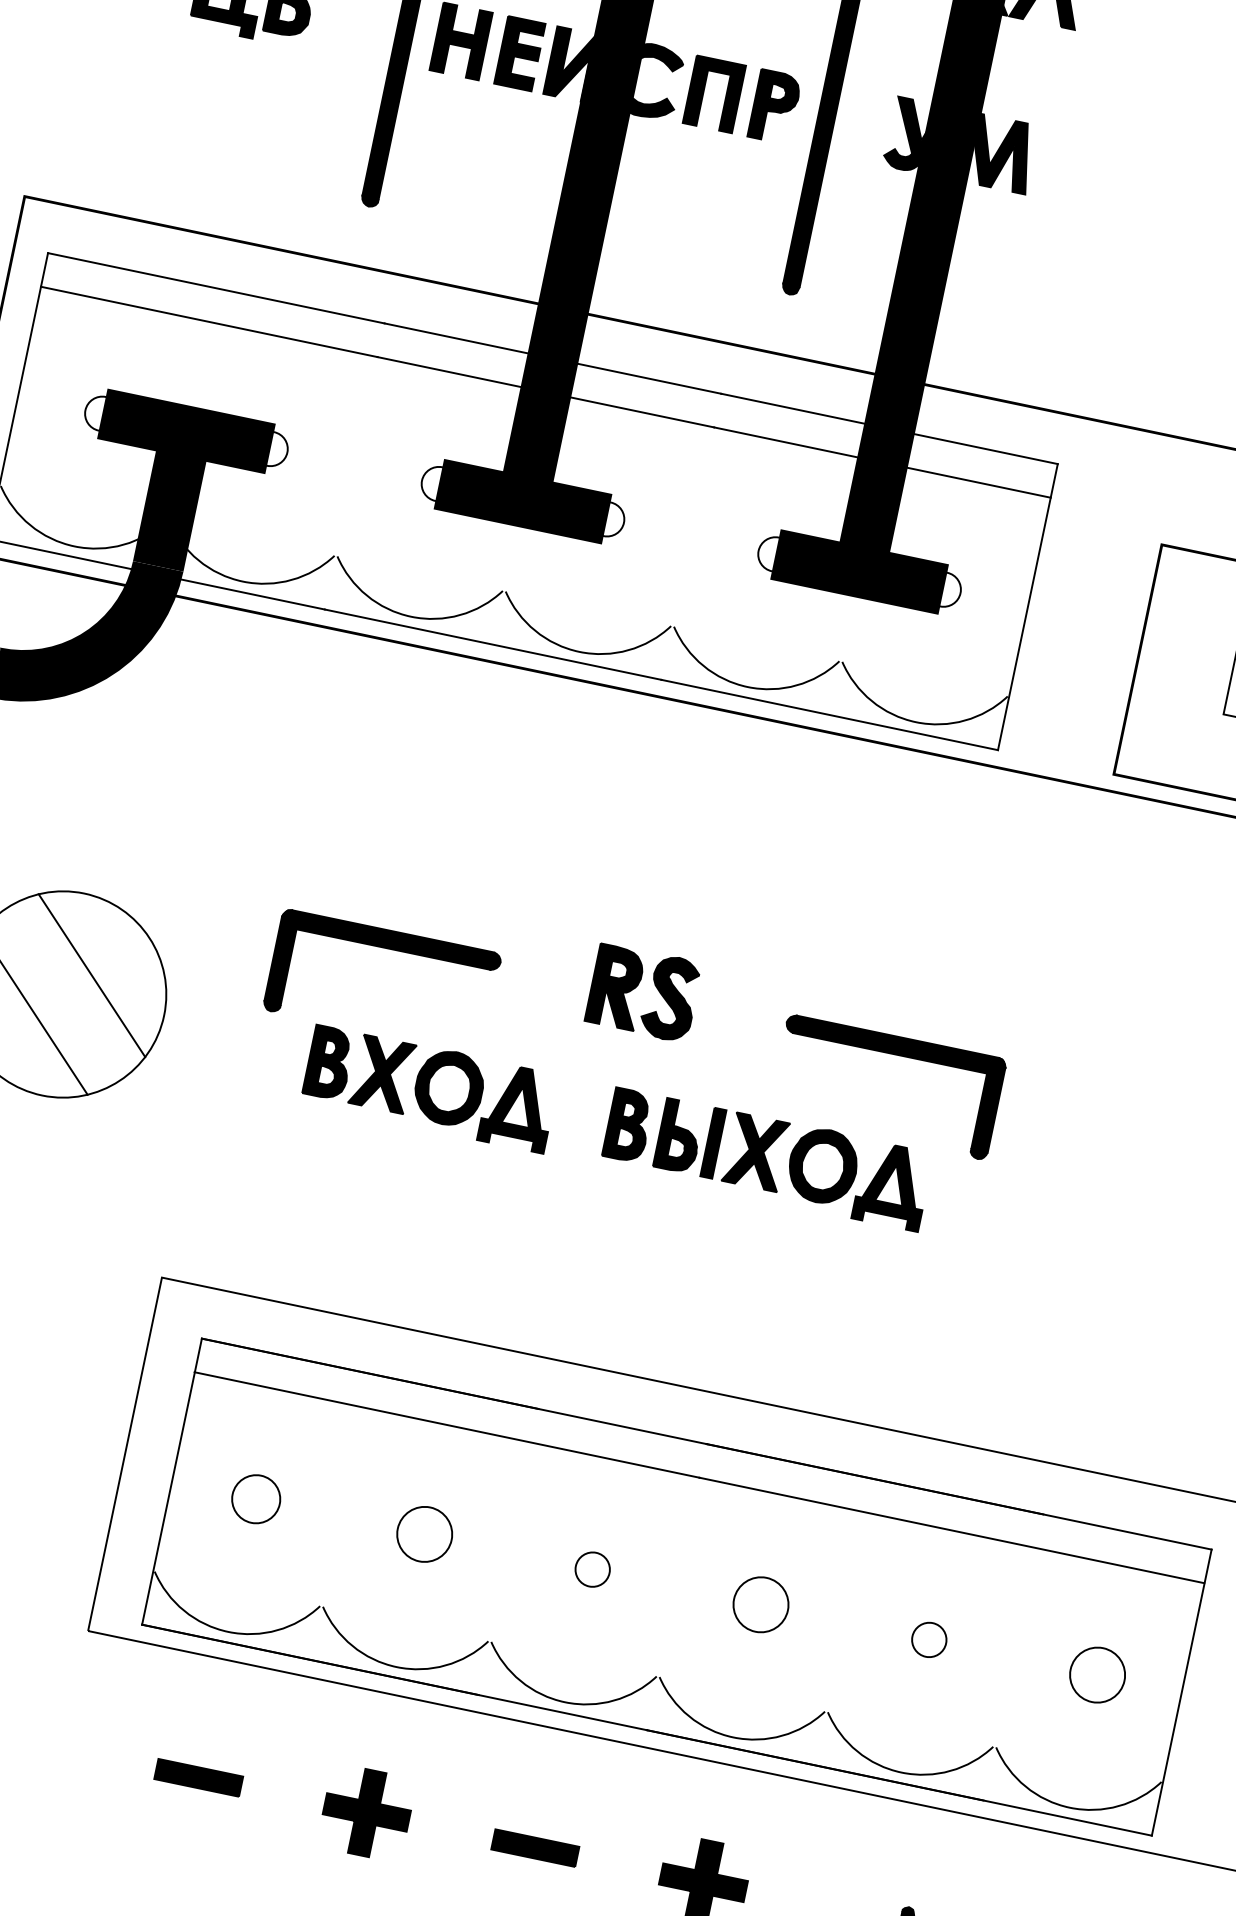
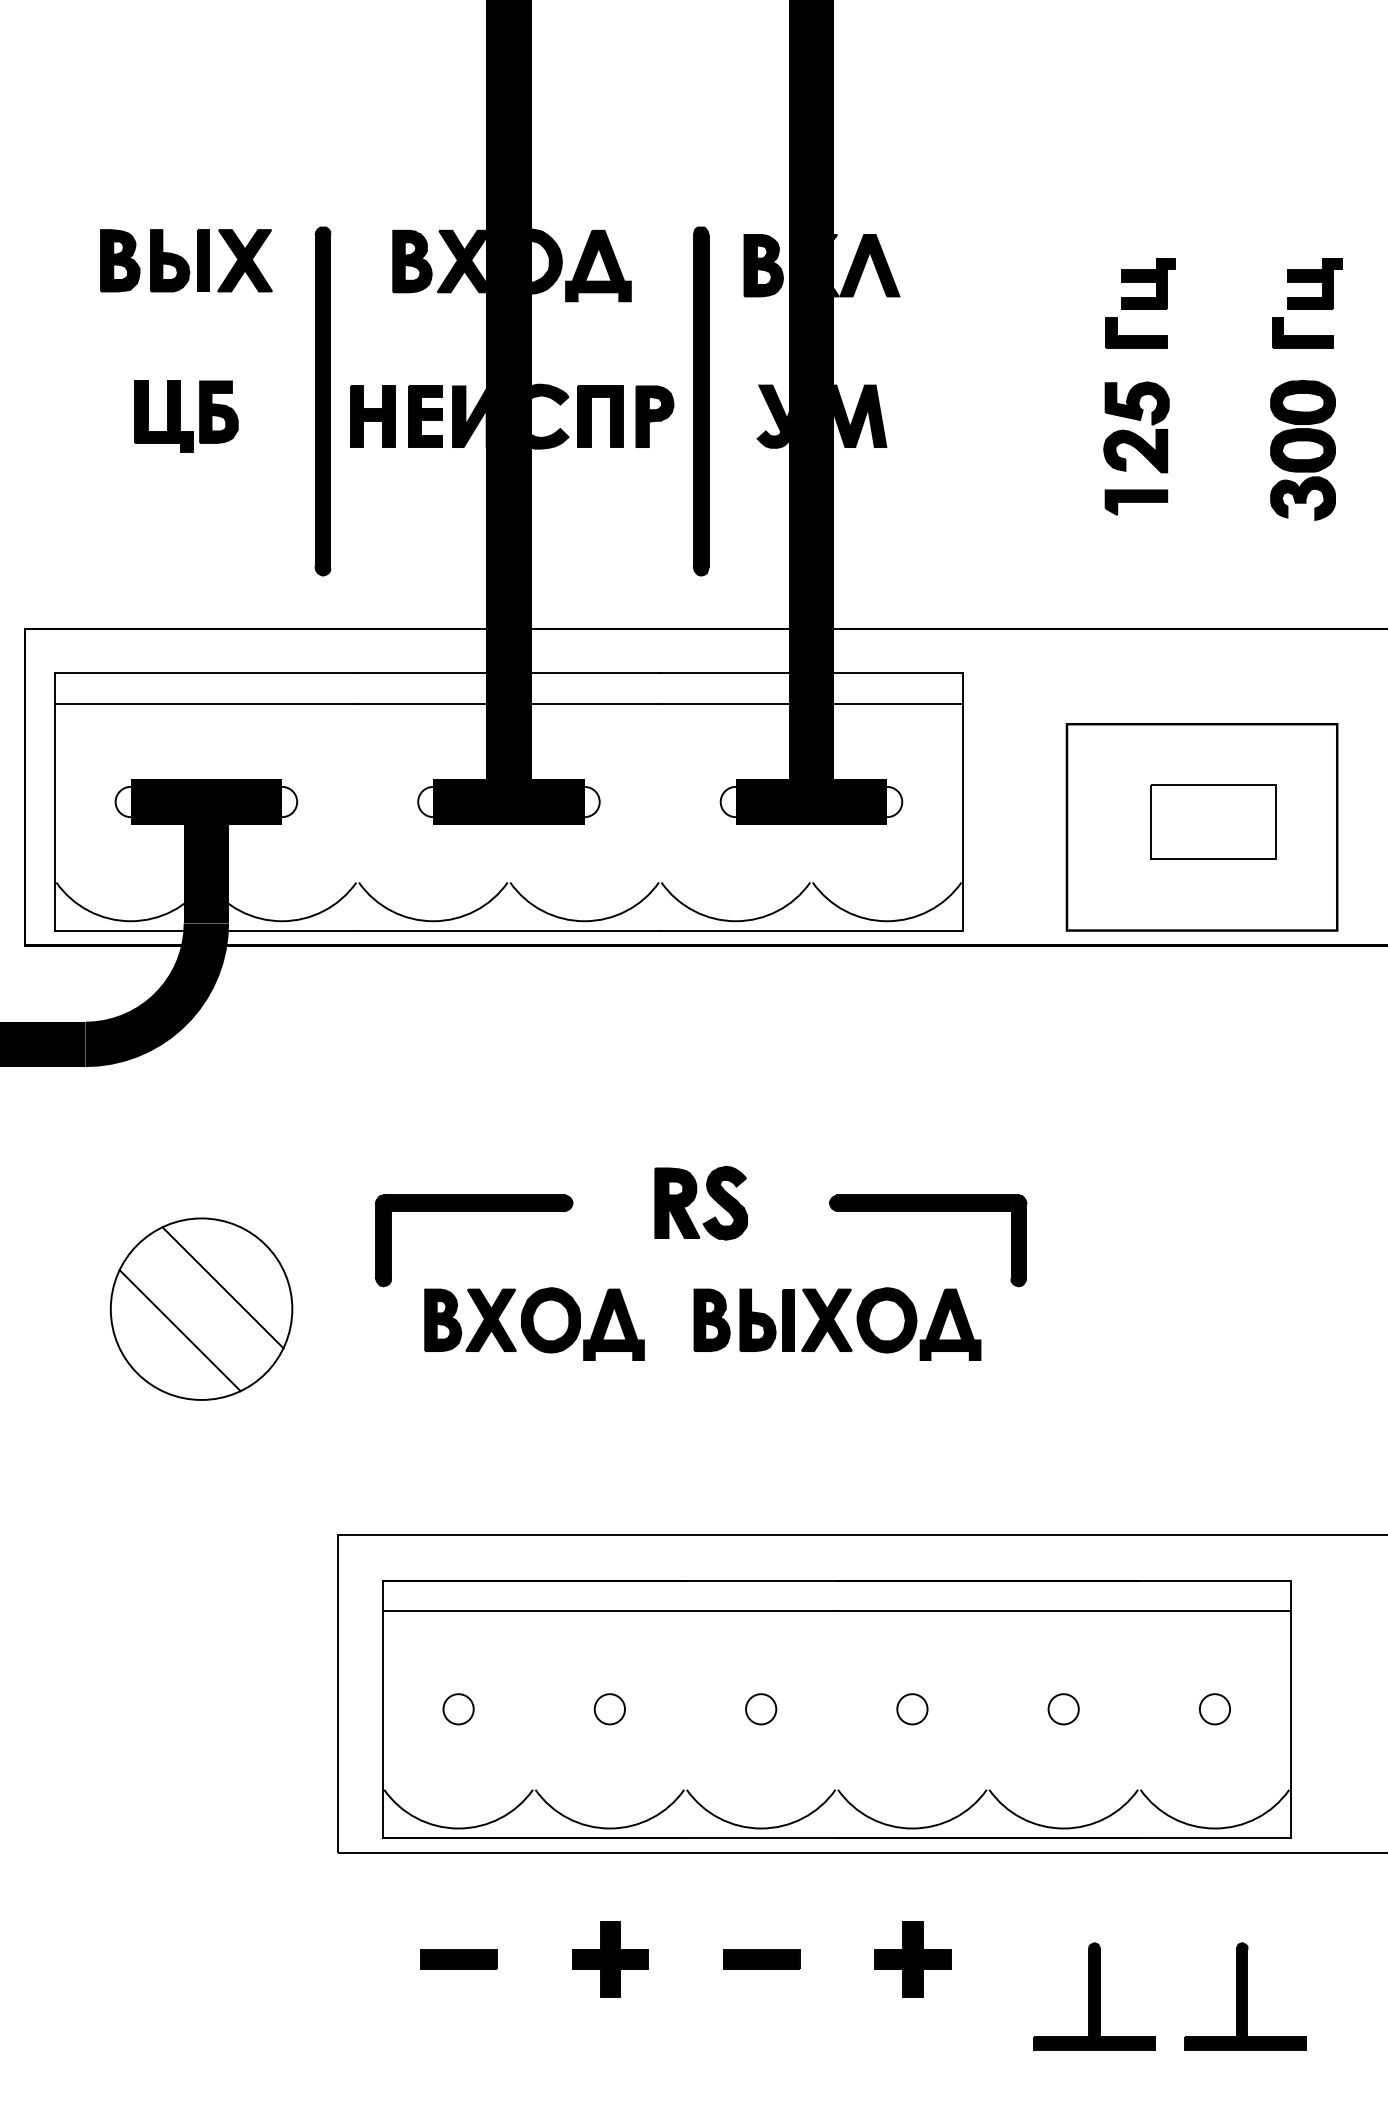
circle: (255, 1499) -> (458, 1709), size x0.71
circle: (423, 1534) -> (609, 1709), size x0.62
circle: (761, 1605) -> (912, 1709), size x0.62
circle: (1097, 1675) -> (1214, 1709), size x0.62

